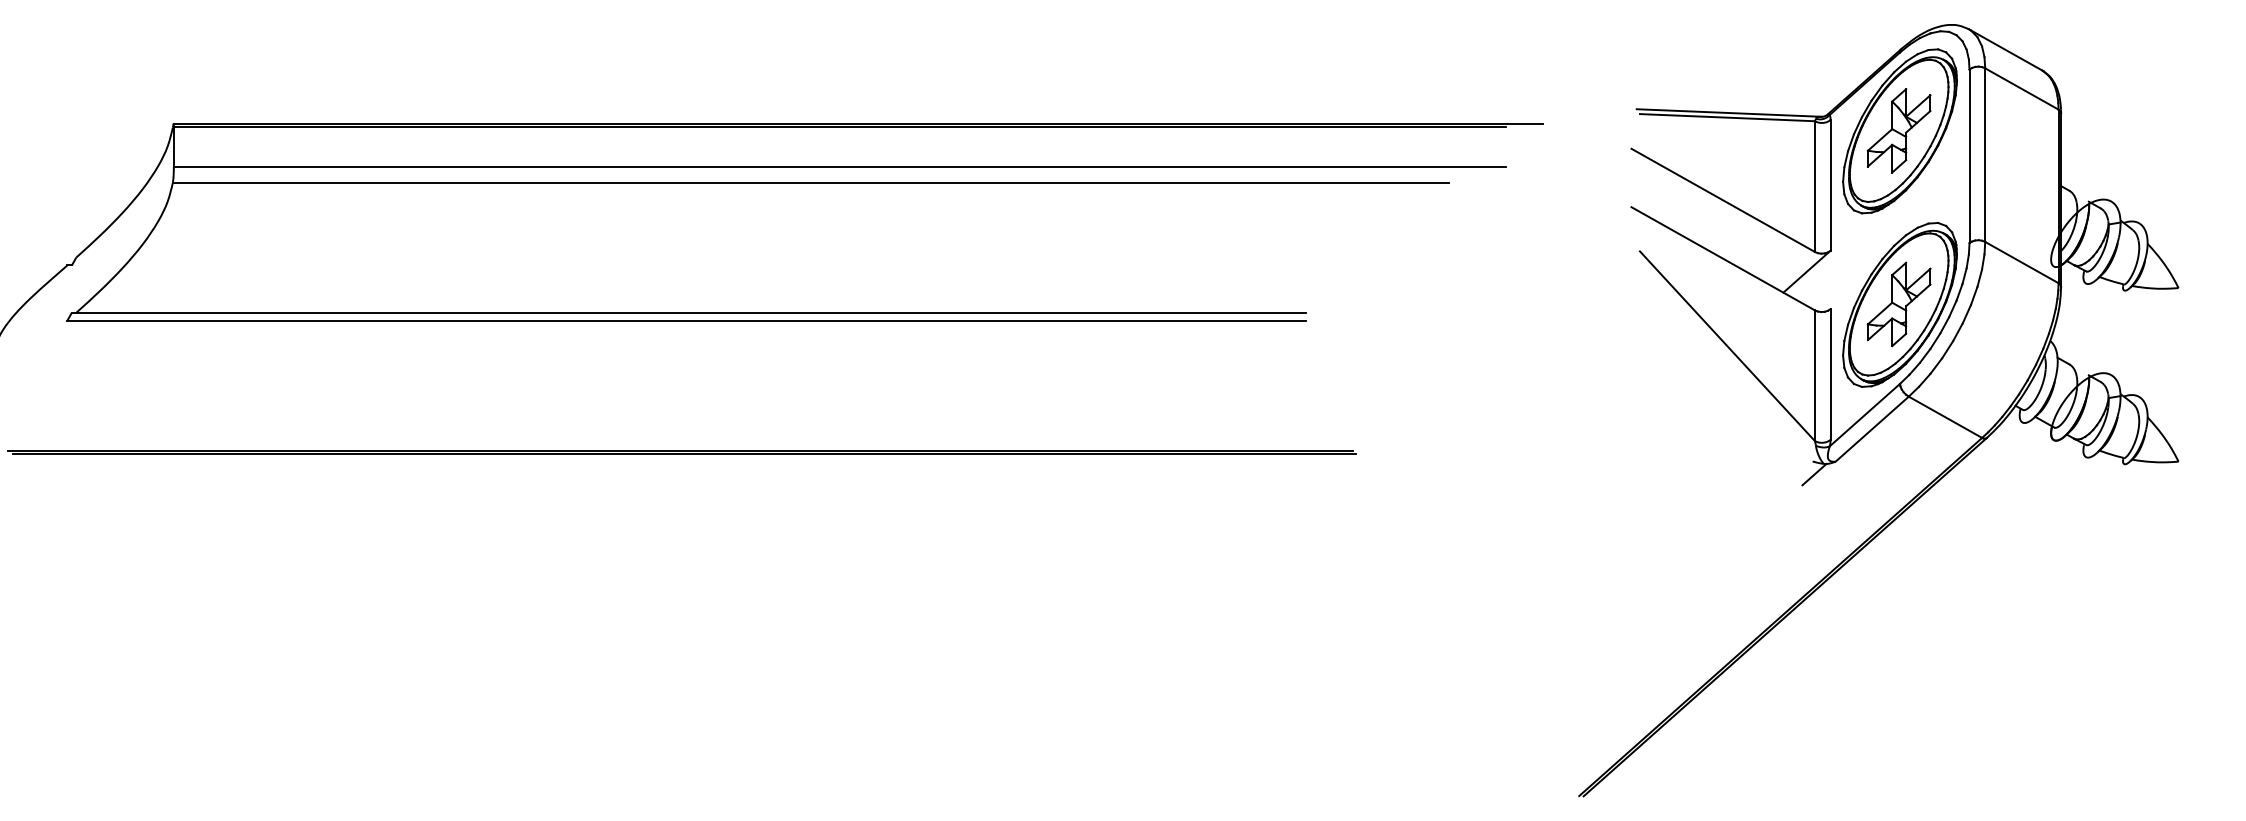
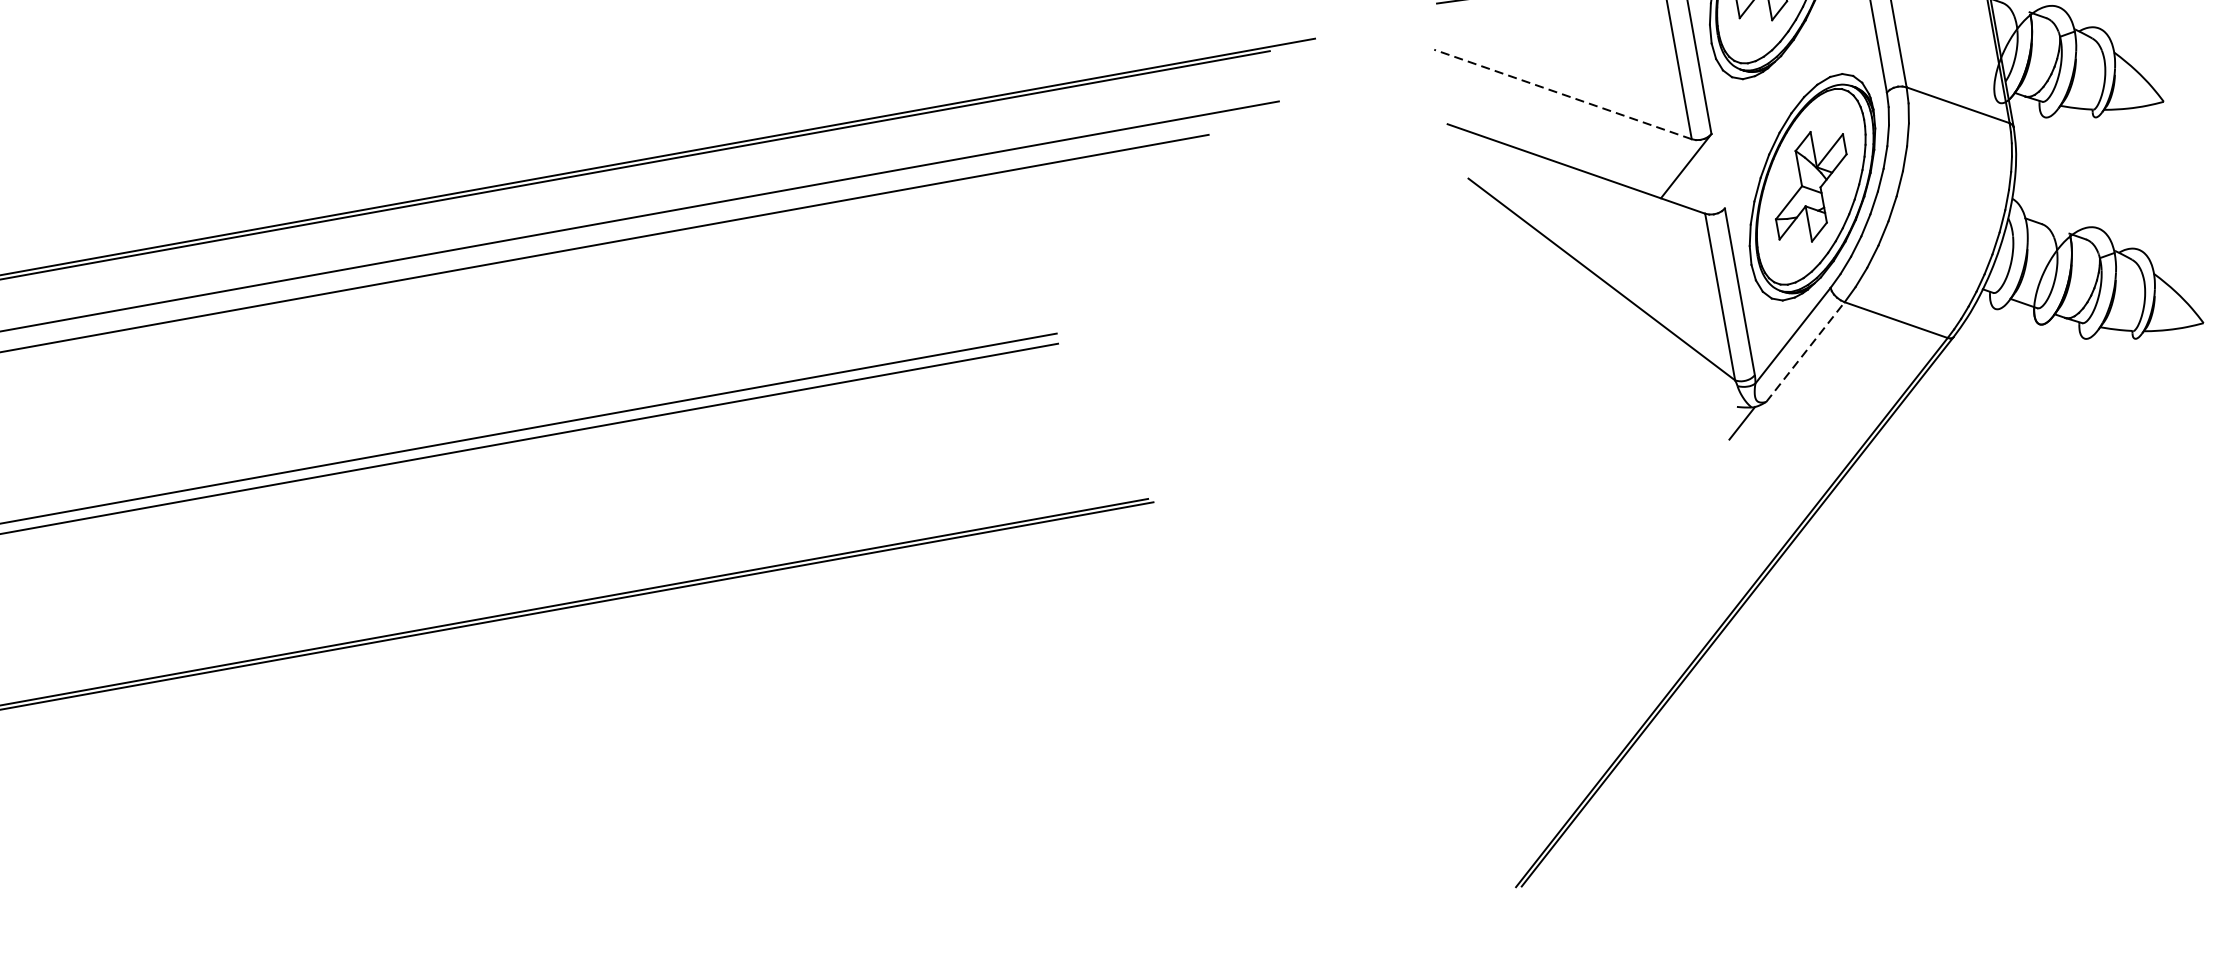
line: (1722, 200) -> (1562, 94), solid -> dashed
line: (1872, 429) -> (1805, 352), solid -> dashed

